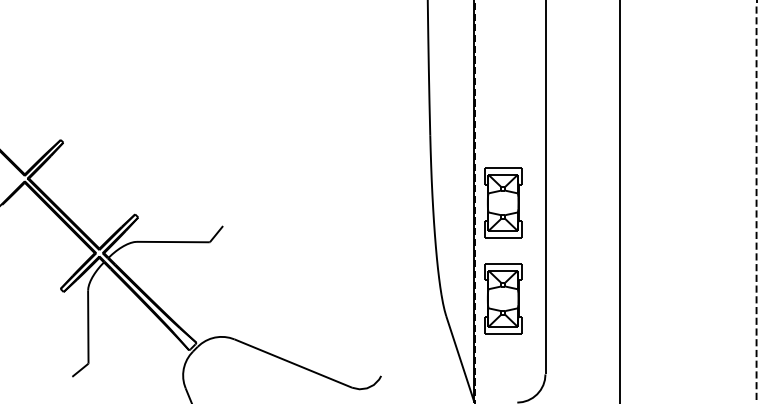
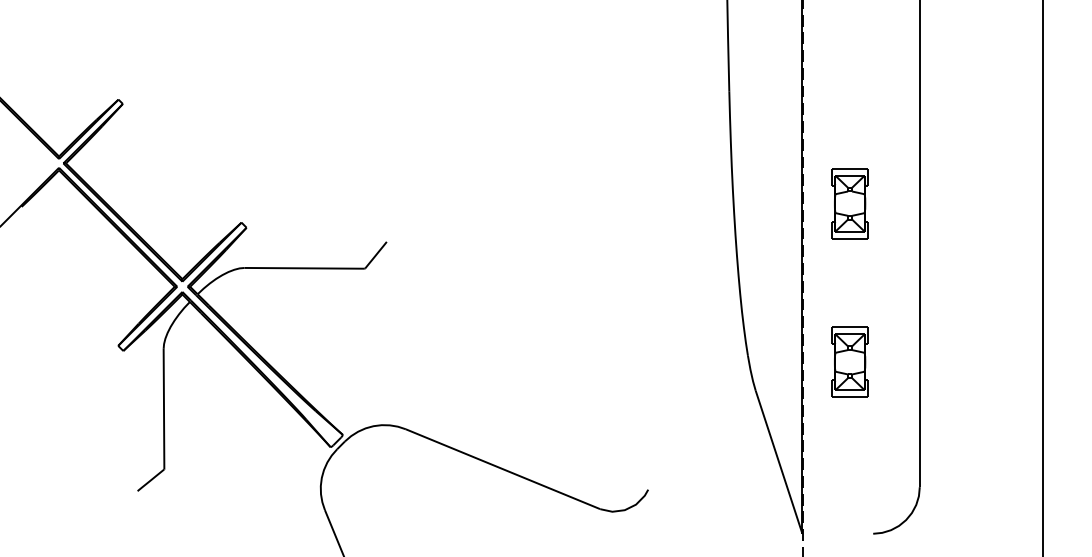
part: (503, 202) -> (850, 202), size x0.6
part: (503, 298) -> (850, 361), size x0.6

